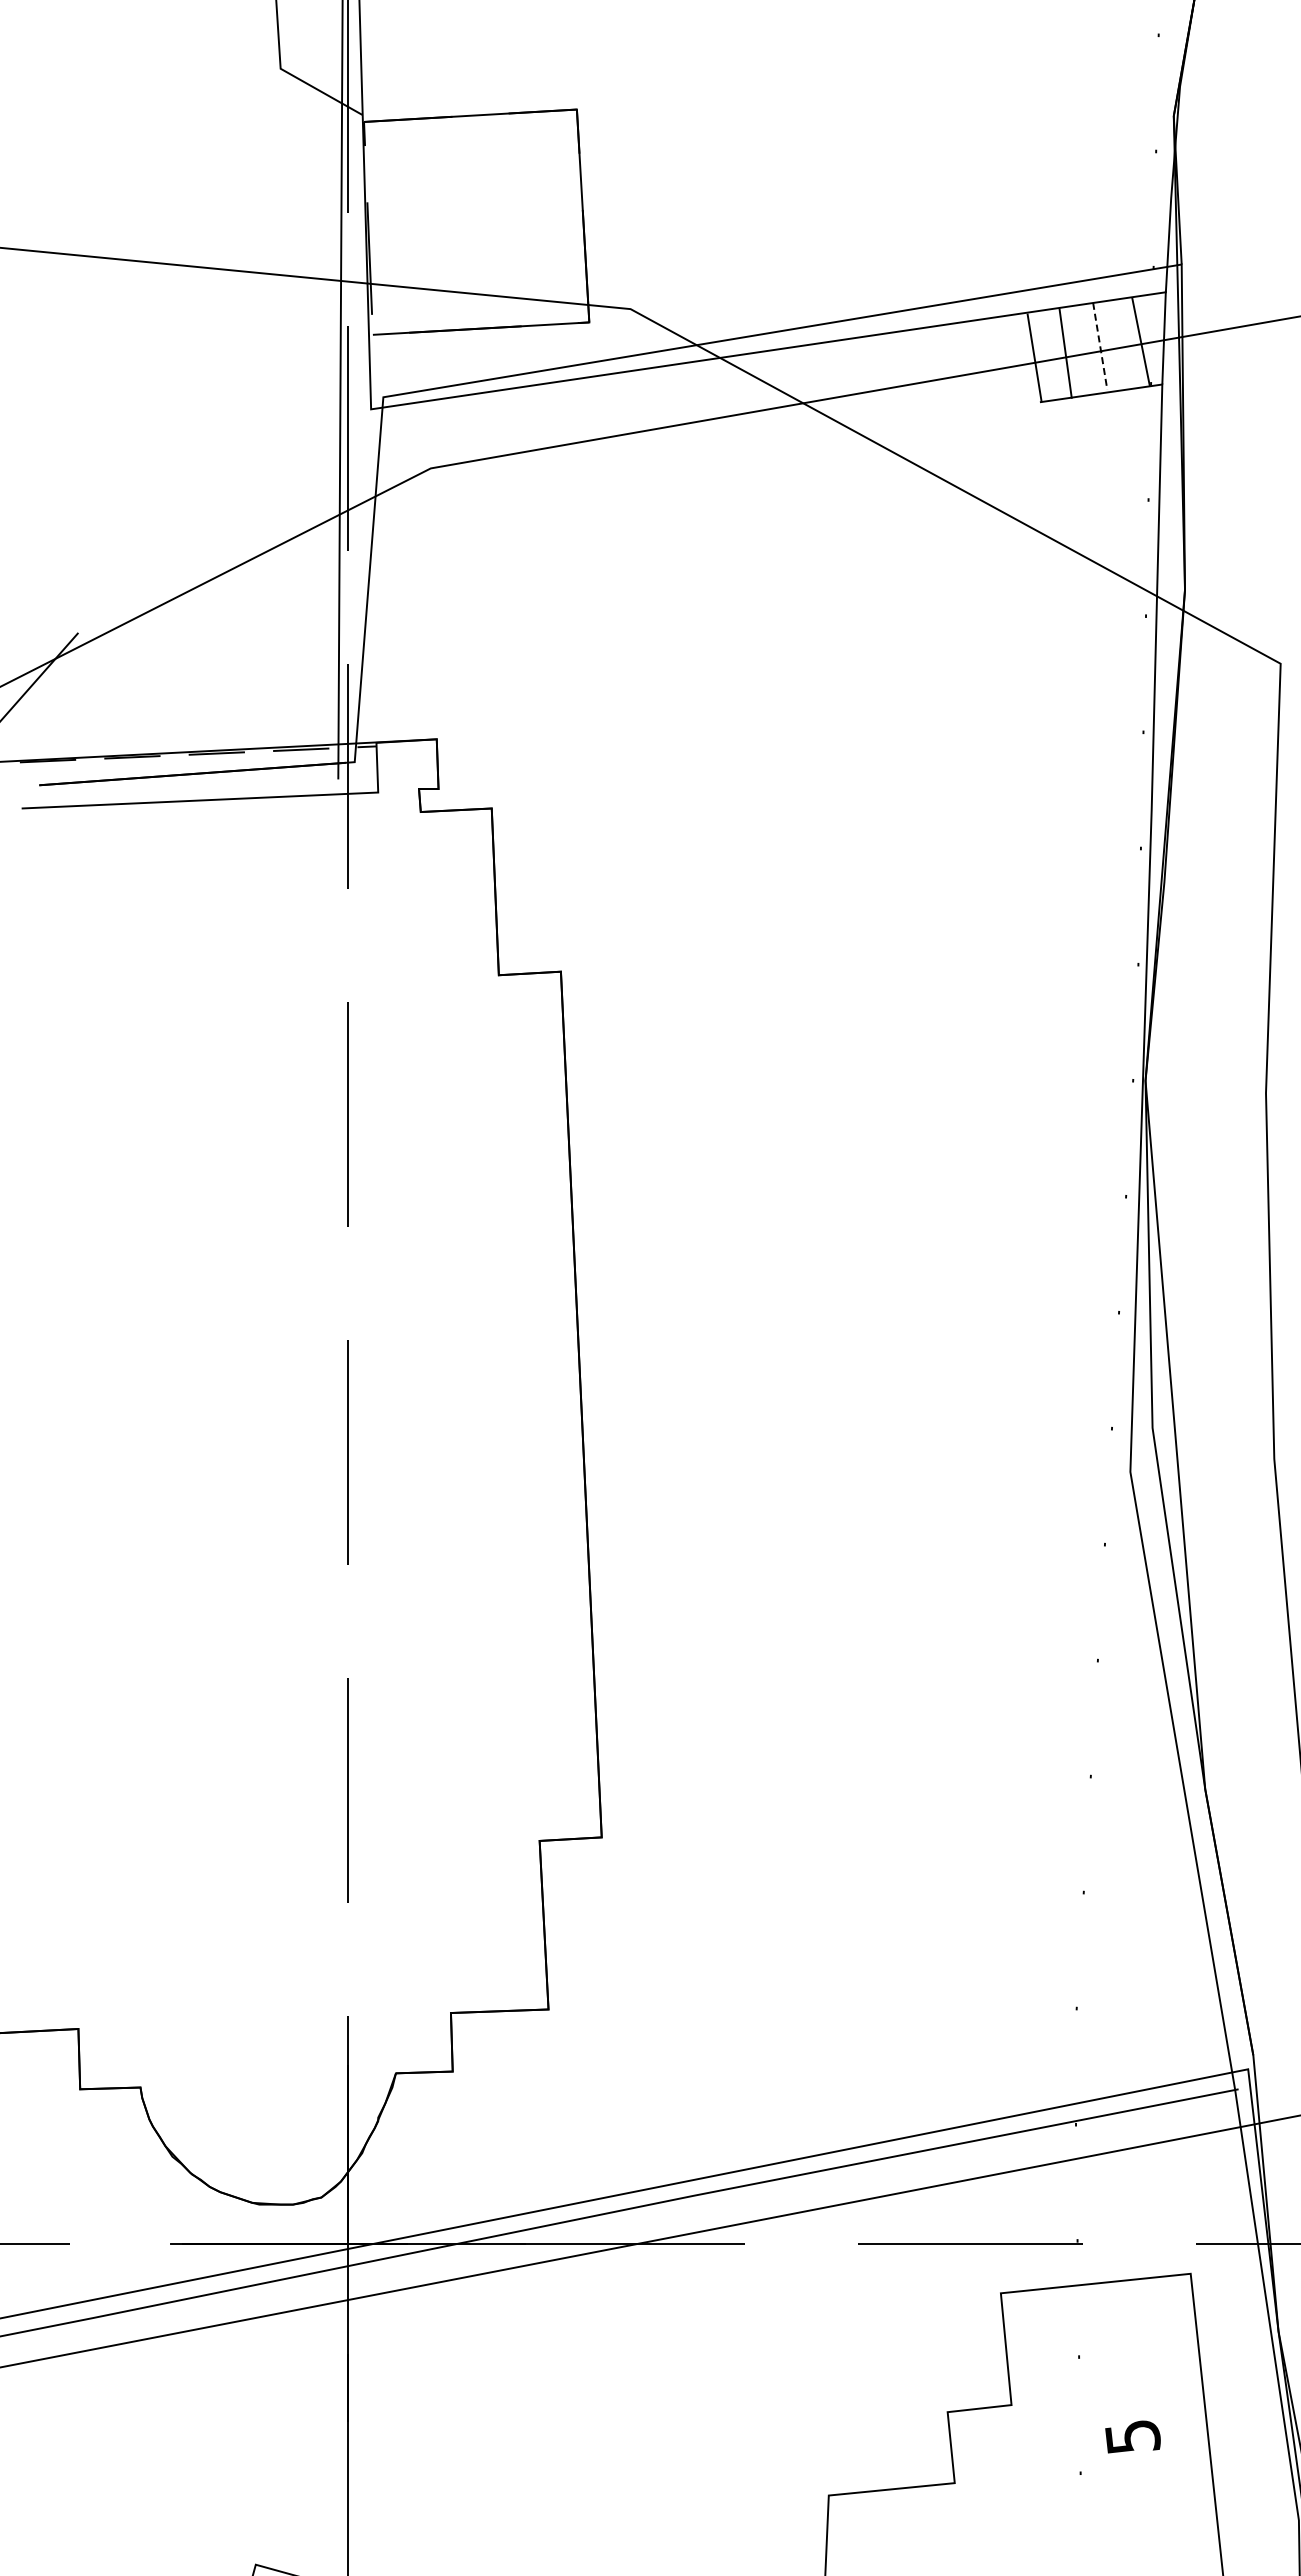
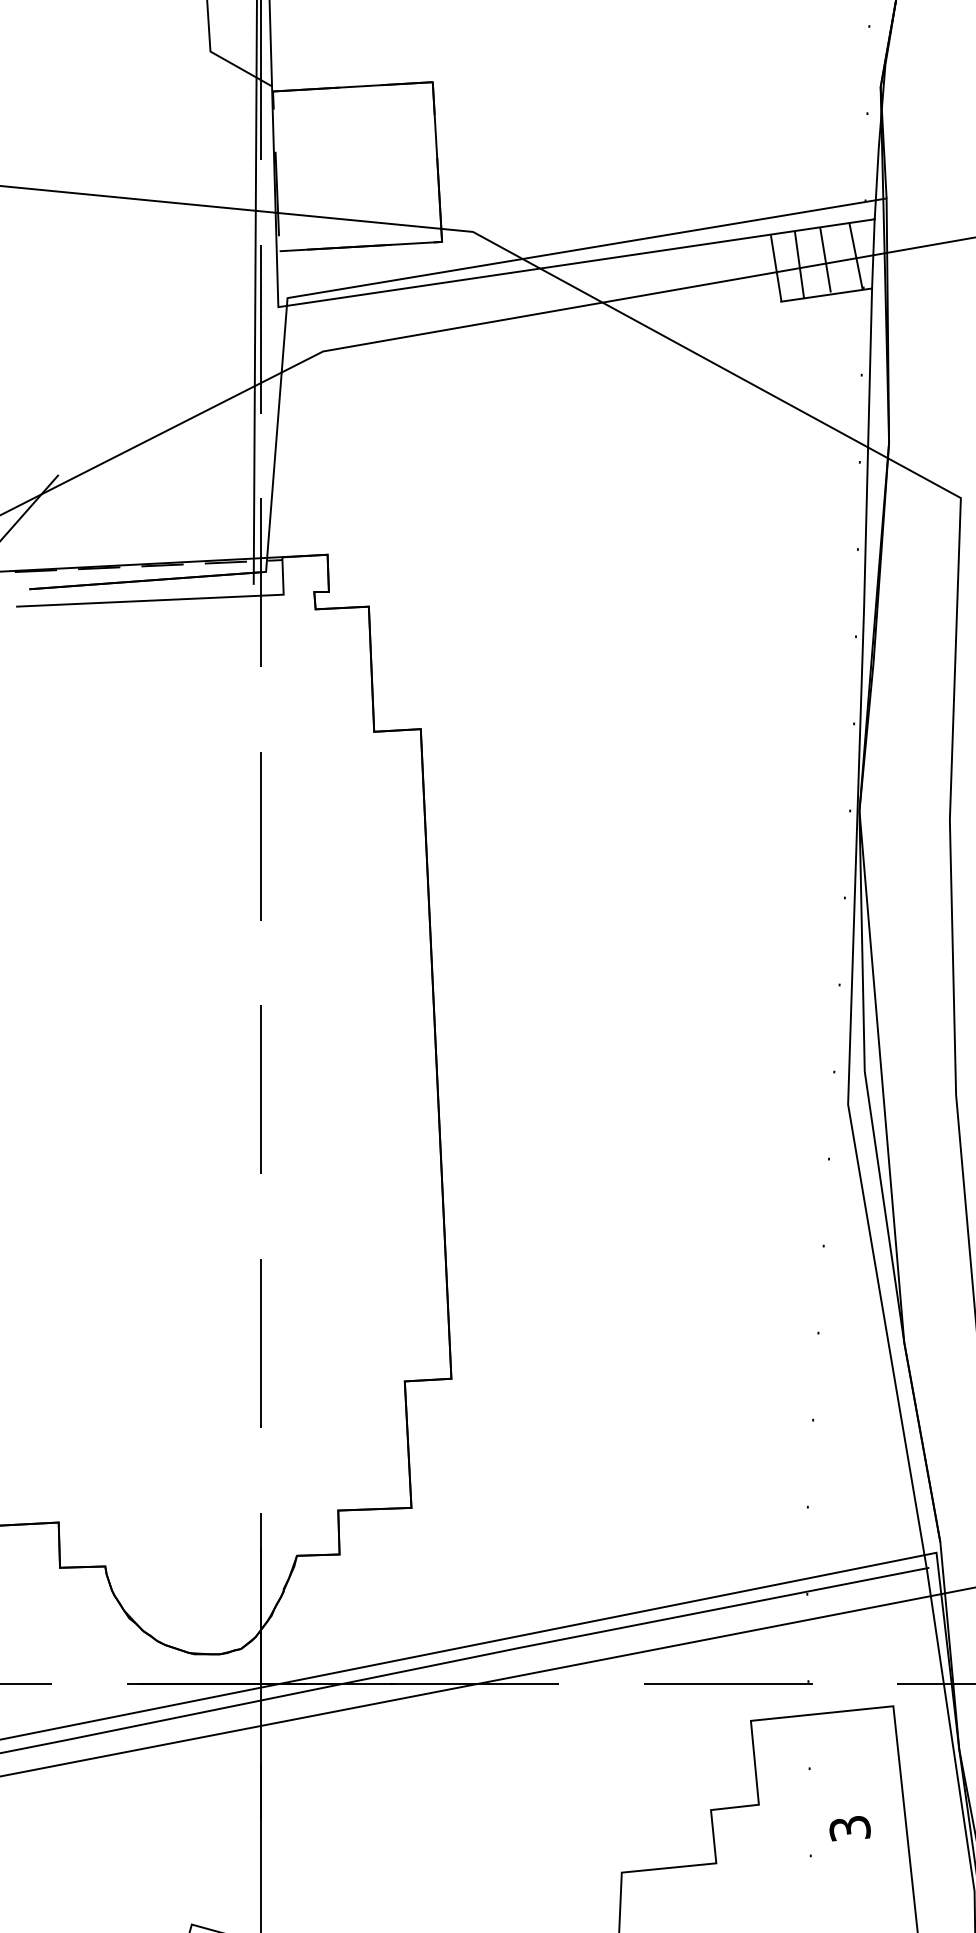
line: (1100, 346) -> (825, 259), dashed -> solid
text: (1132, 2436) -> (849, 1828), 5 -> 3

